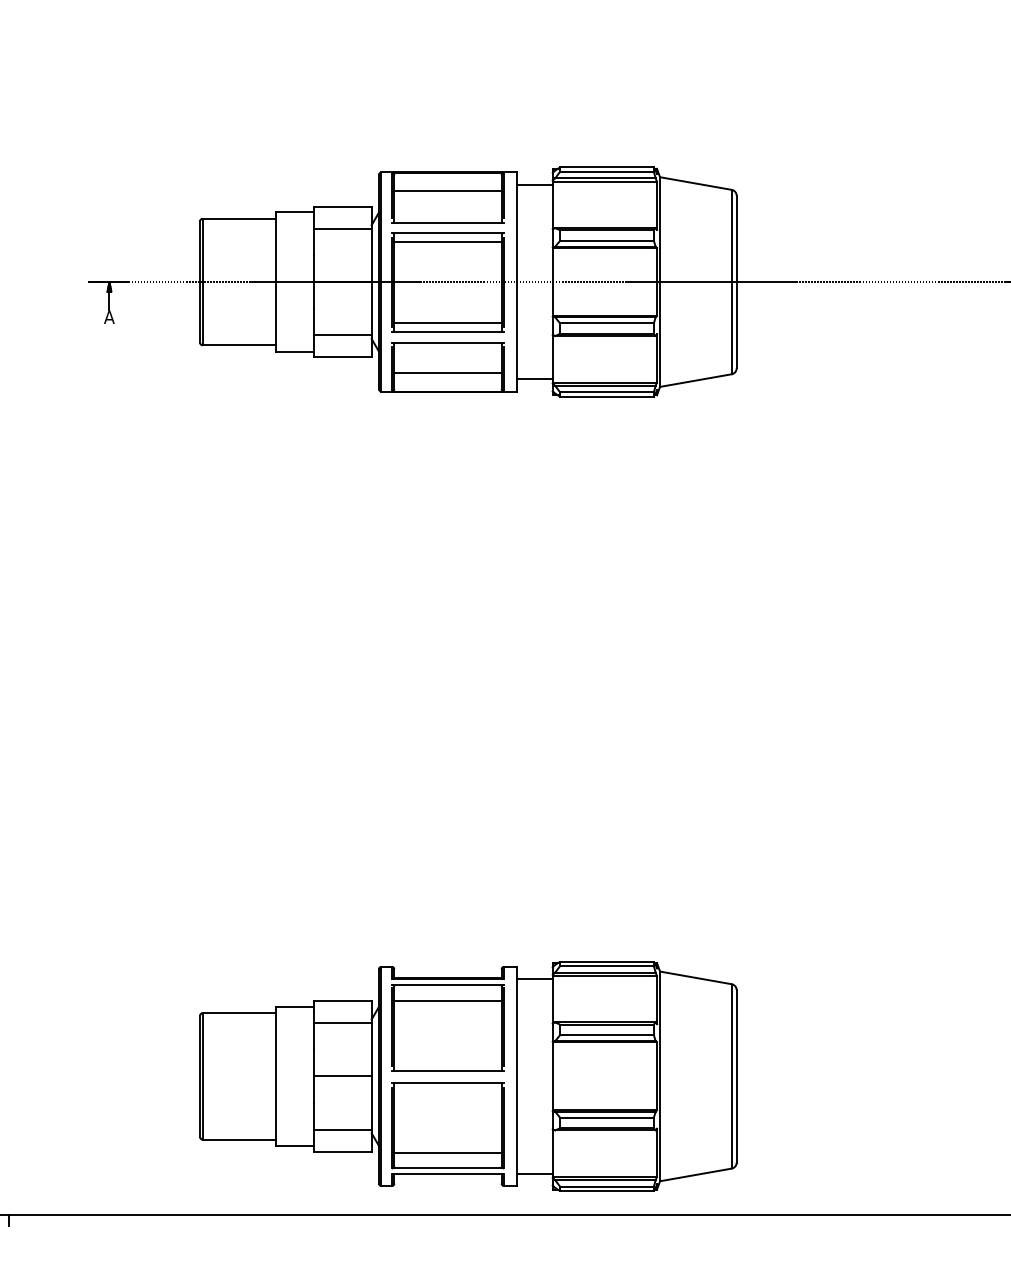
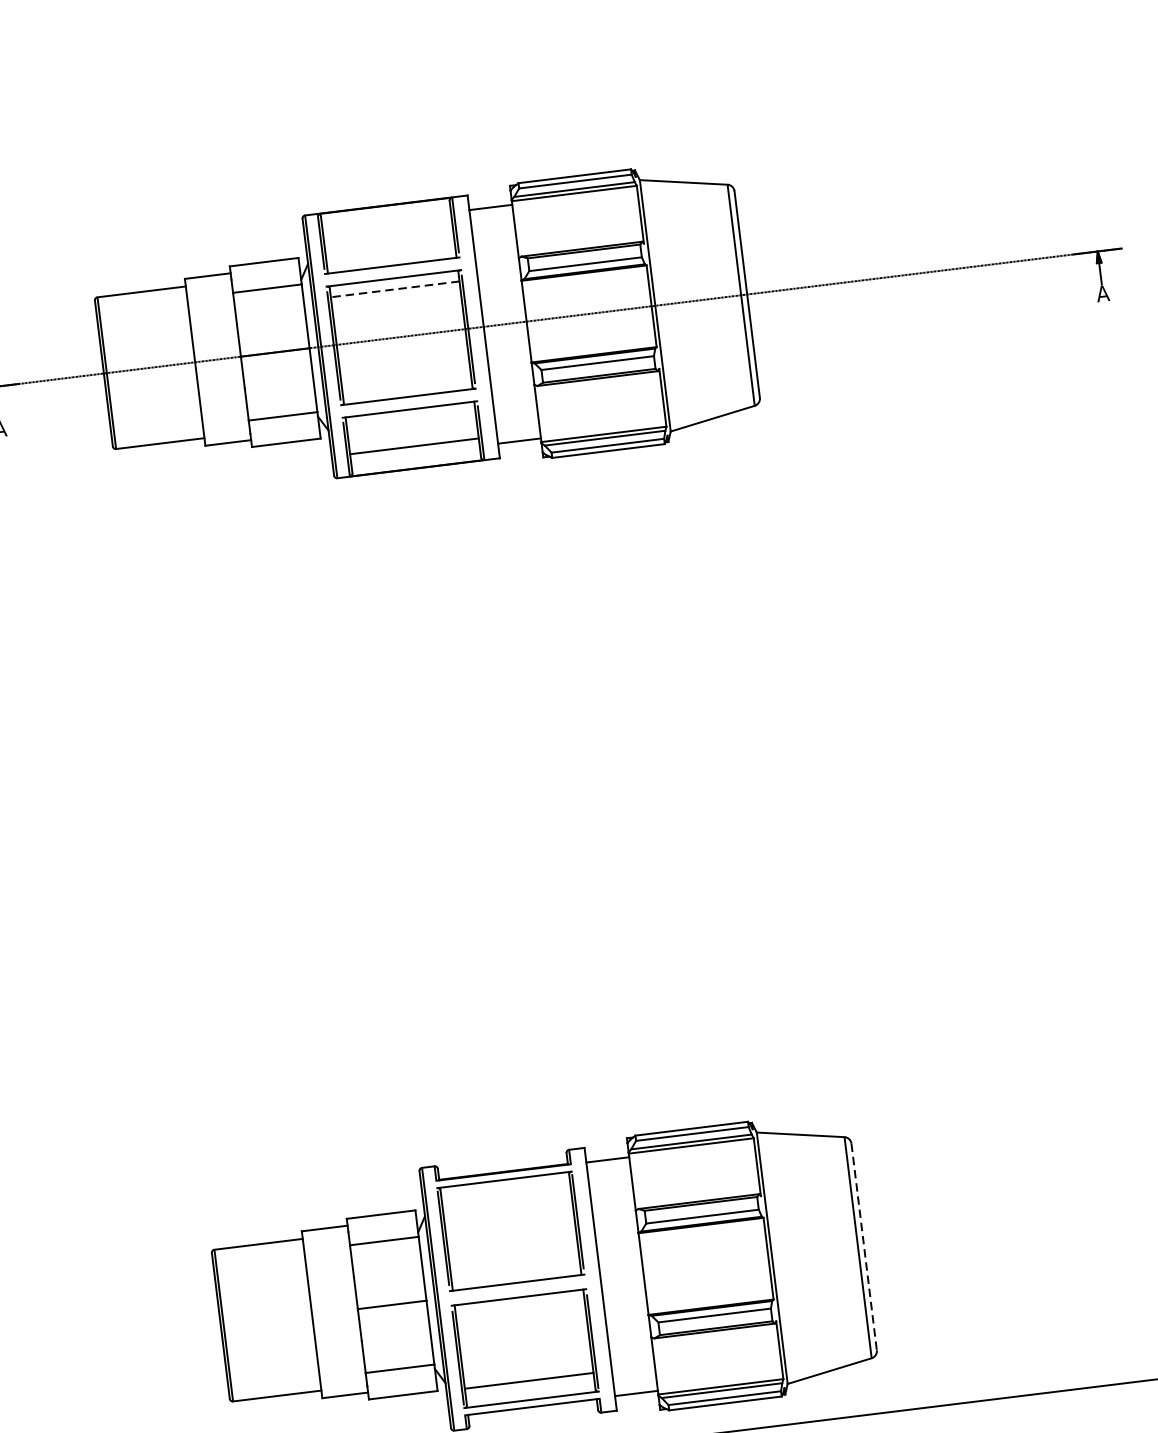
line: (447, 190) -> (386, 227), removed
line: (448, 242) -> (395, 289), solid -> dashed
line: (447, 322) -> (406, 385), removed
line: (447, 1000) -> (506, 1198), removed
line: (736, 1076) -> (863, 1247), solid -> dashed

